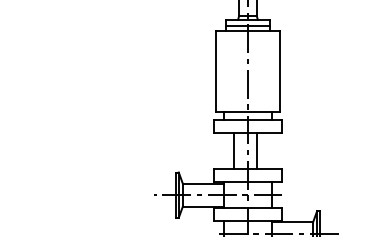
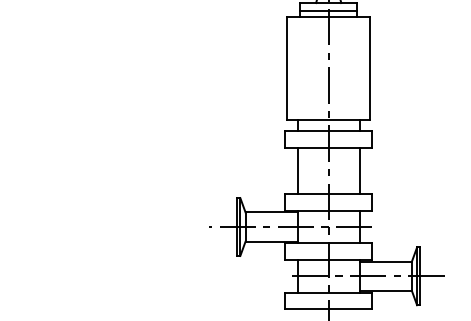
line: (233, 150) -> (297, 170), moved
line: (257, 150) -> (359, 170), moved

